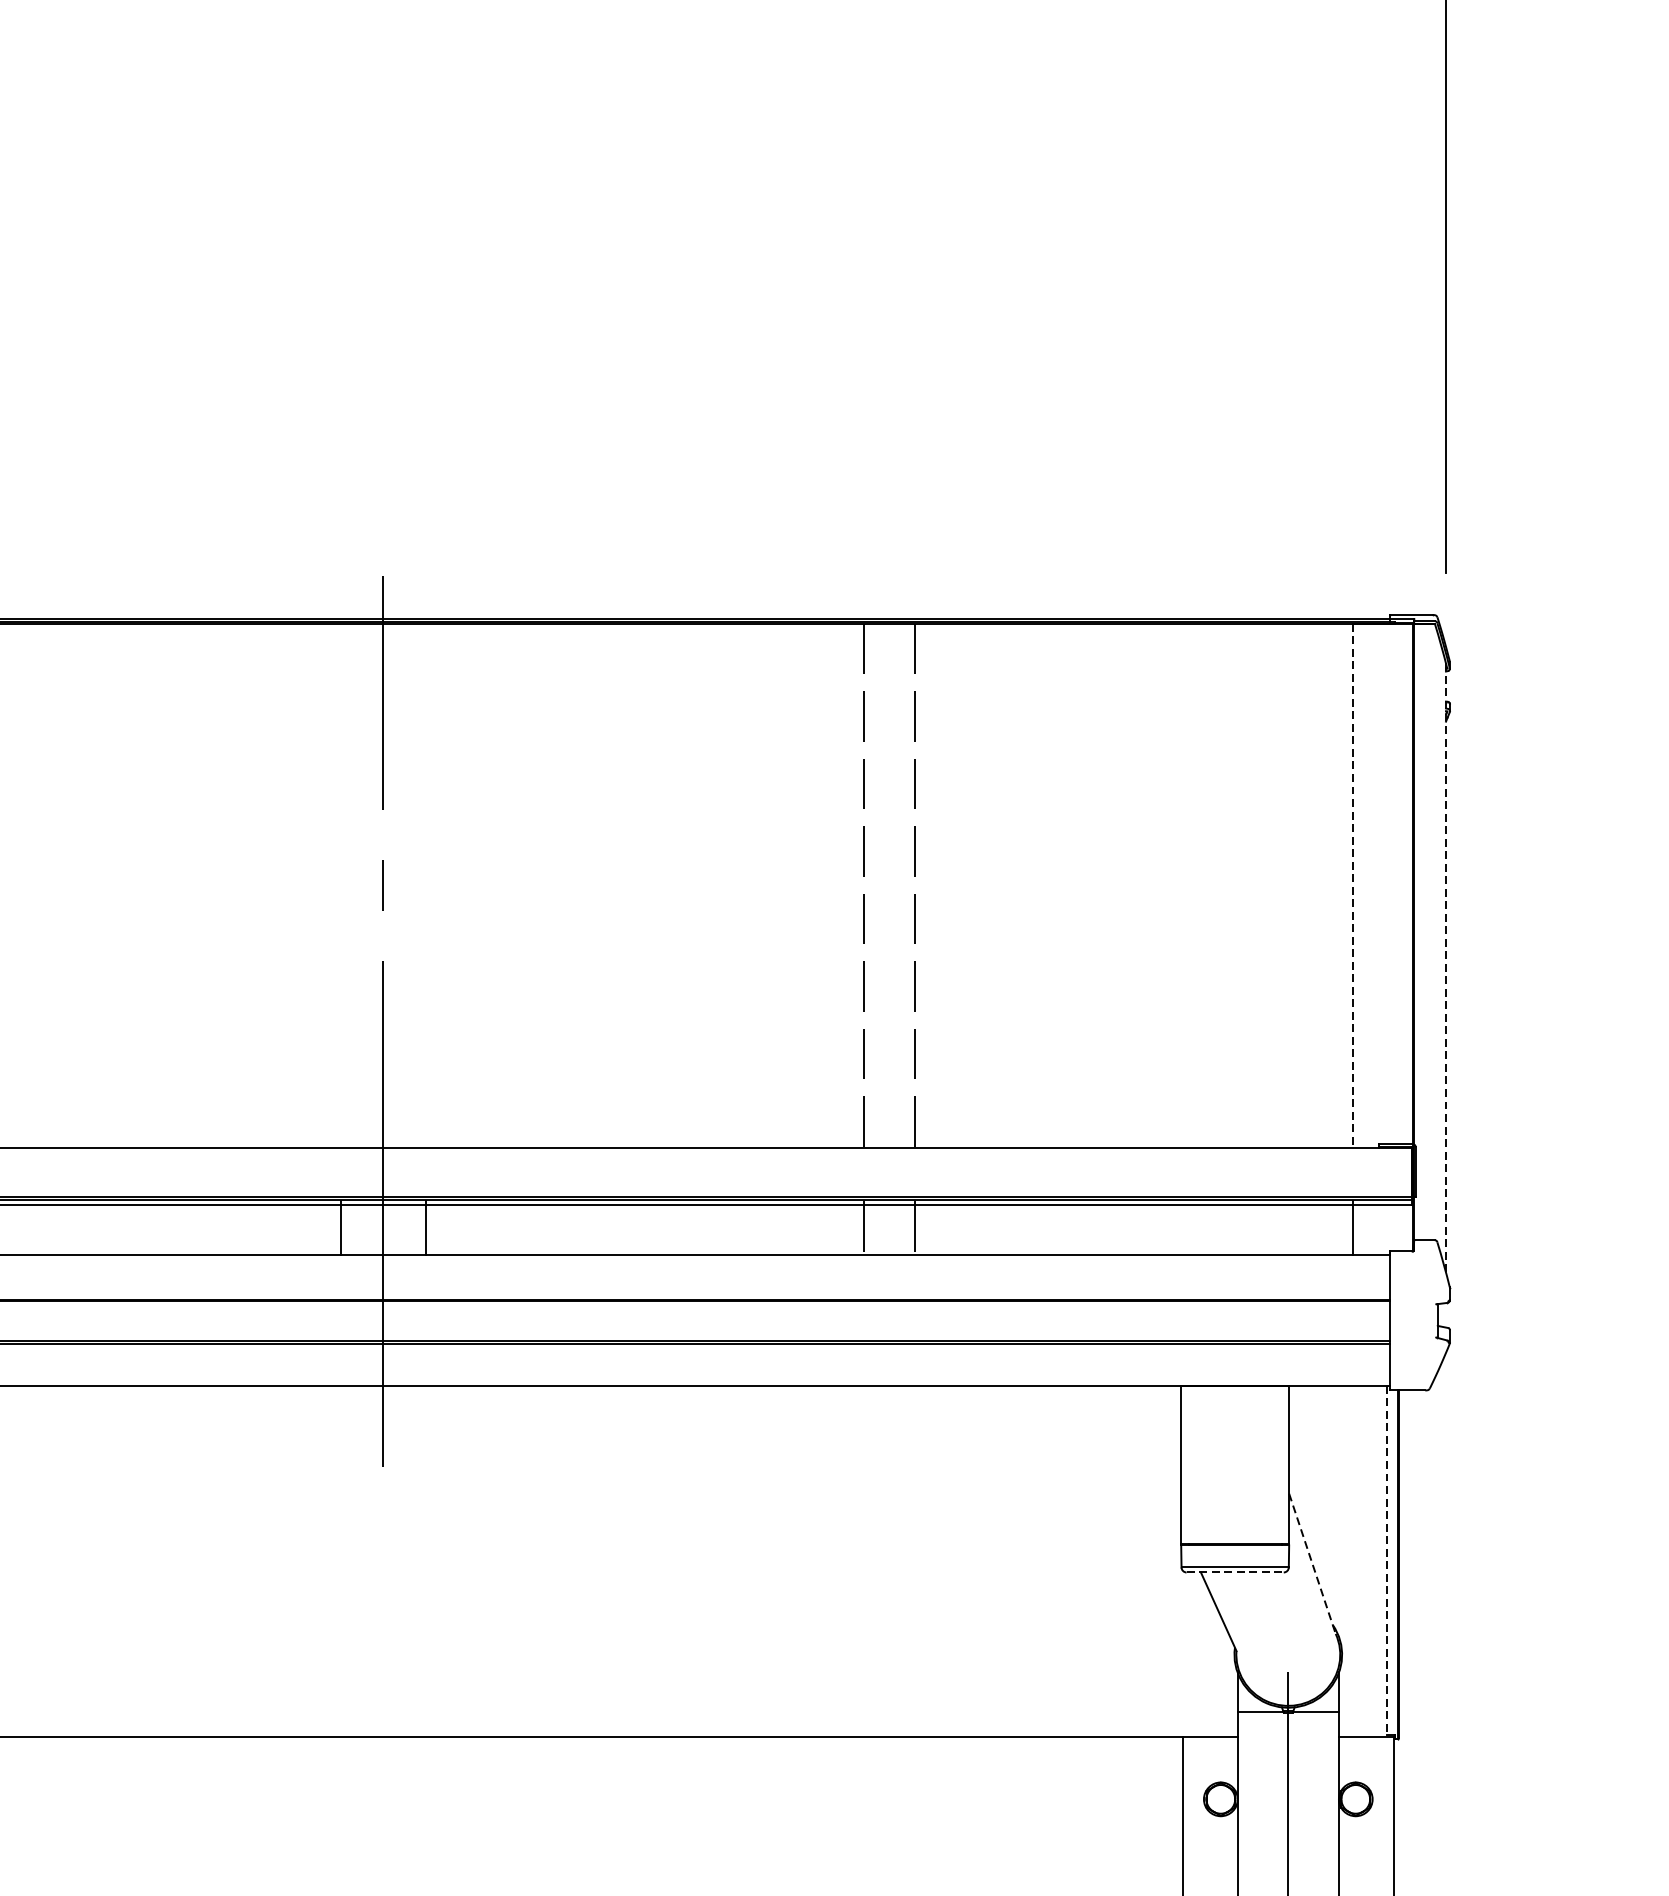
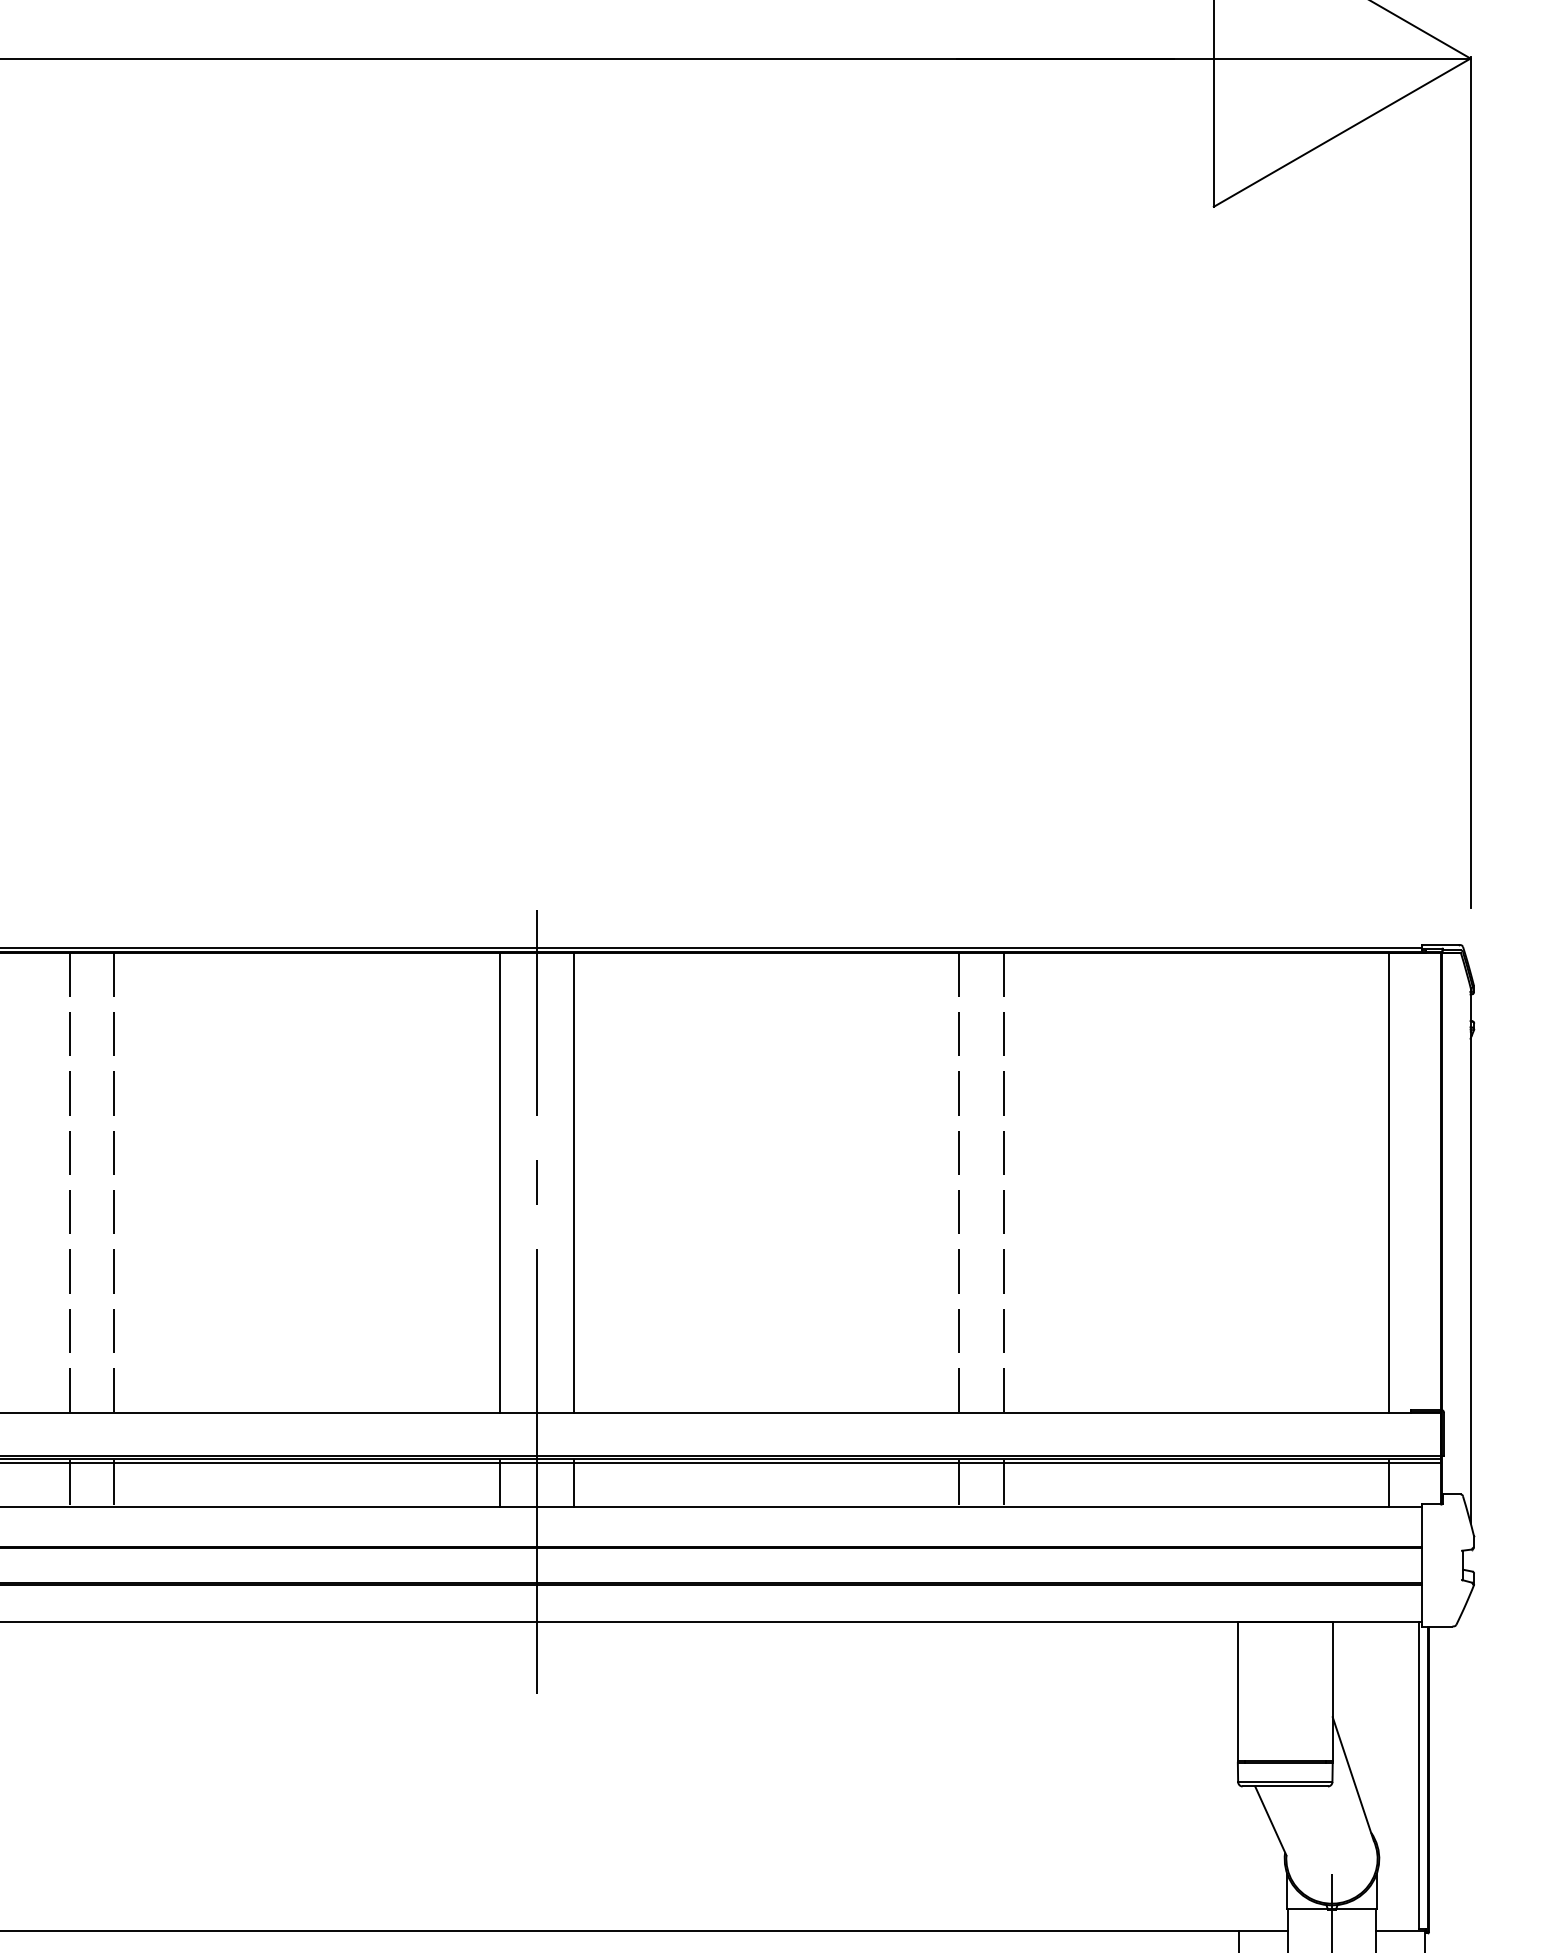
line: (341, 885) -> (499, 1182), added
line: (425, 885) -> (573, 1182), added
line: (1353, 886) -> (1389, 1183), dashed -> solid
line: (1445, 968) -> (1470, 1255), dashed -> solid
line: (1386, 1561) -> (1418, 1776), dashed -> solid
line: (1312, 1563) -> (1353, 1778), dashed -> solid
line: (1235, 1572) -> (1285, 1786), dashed -> solid

